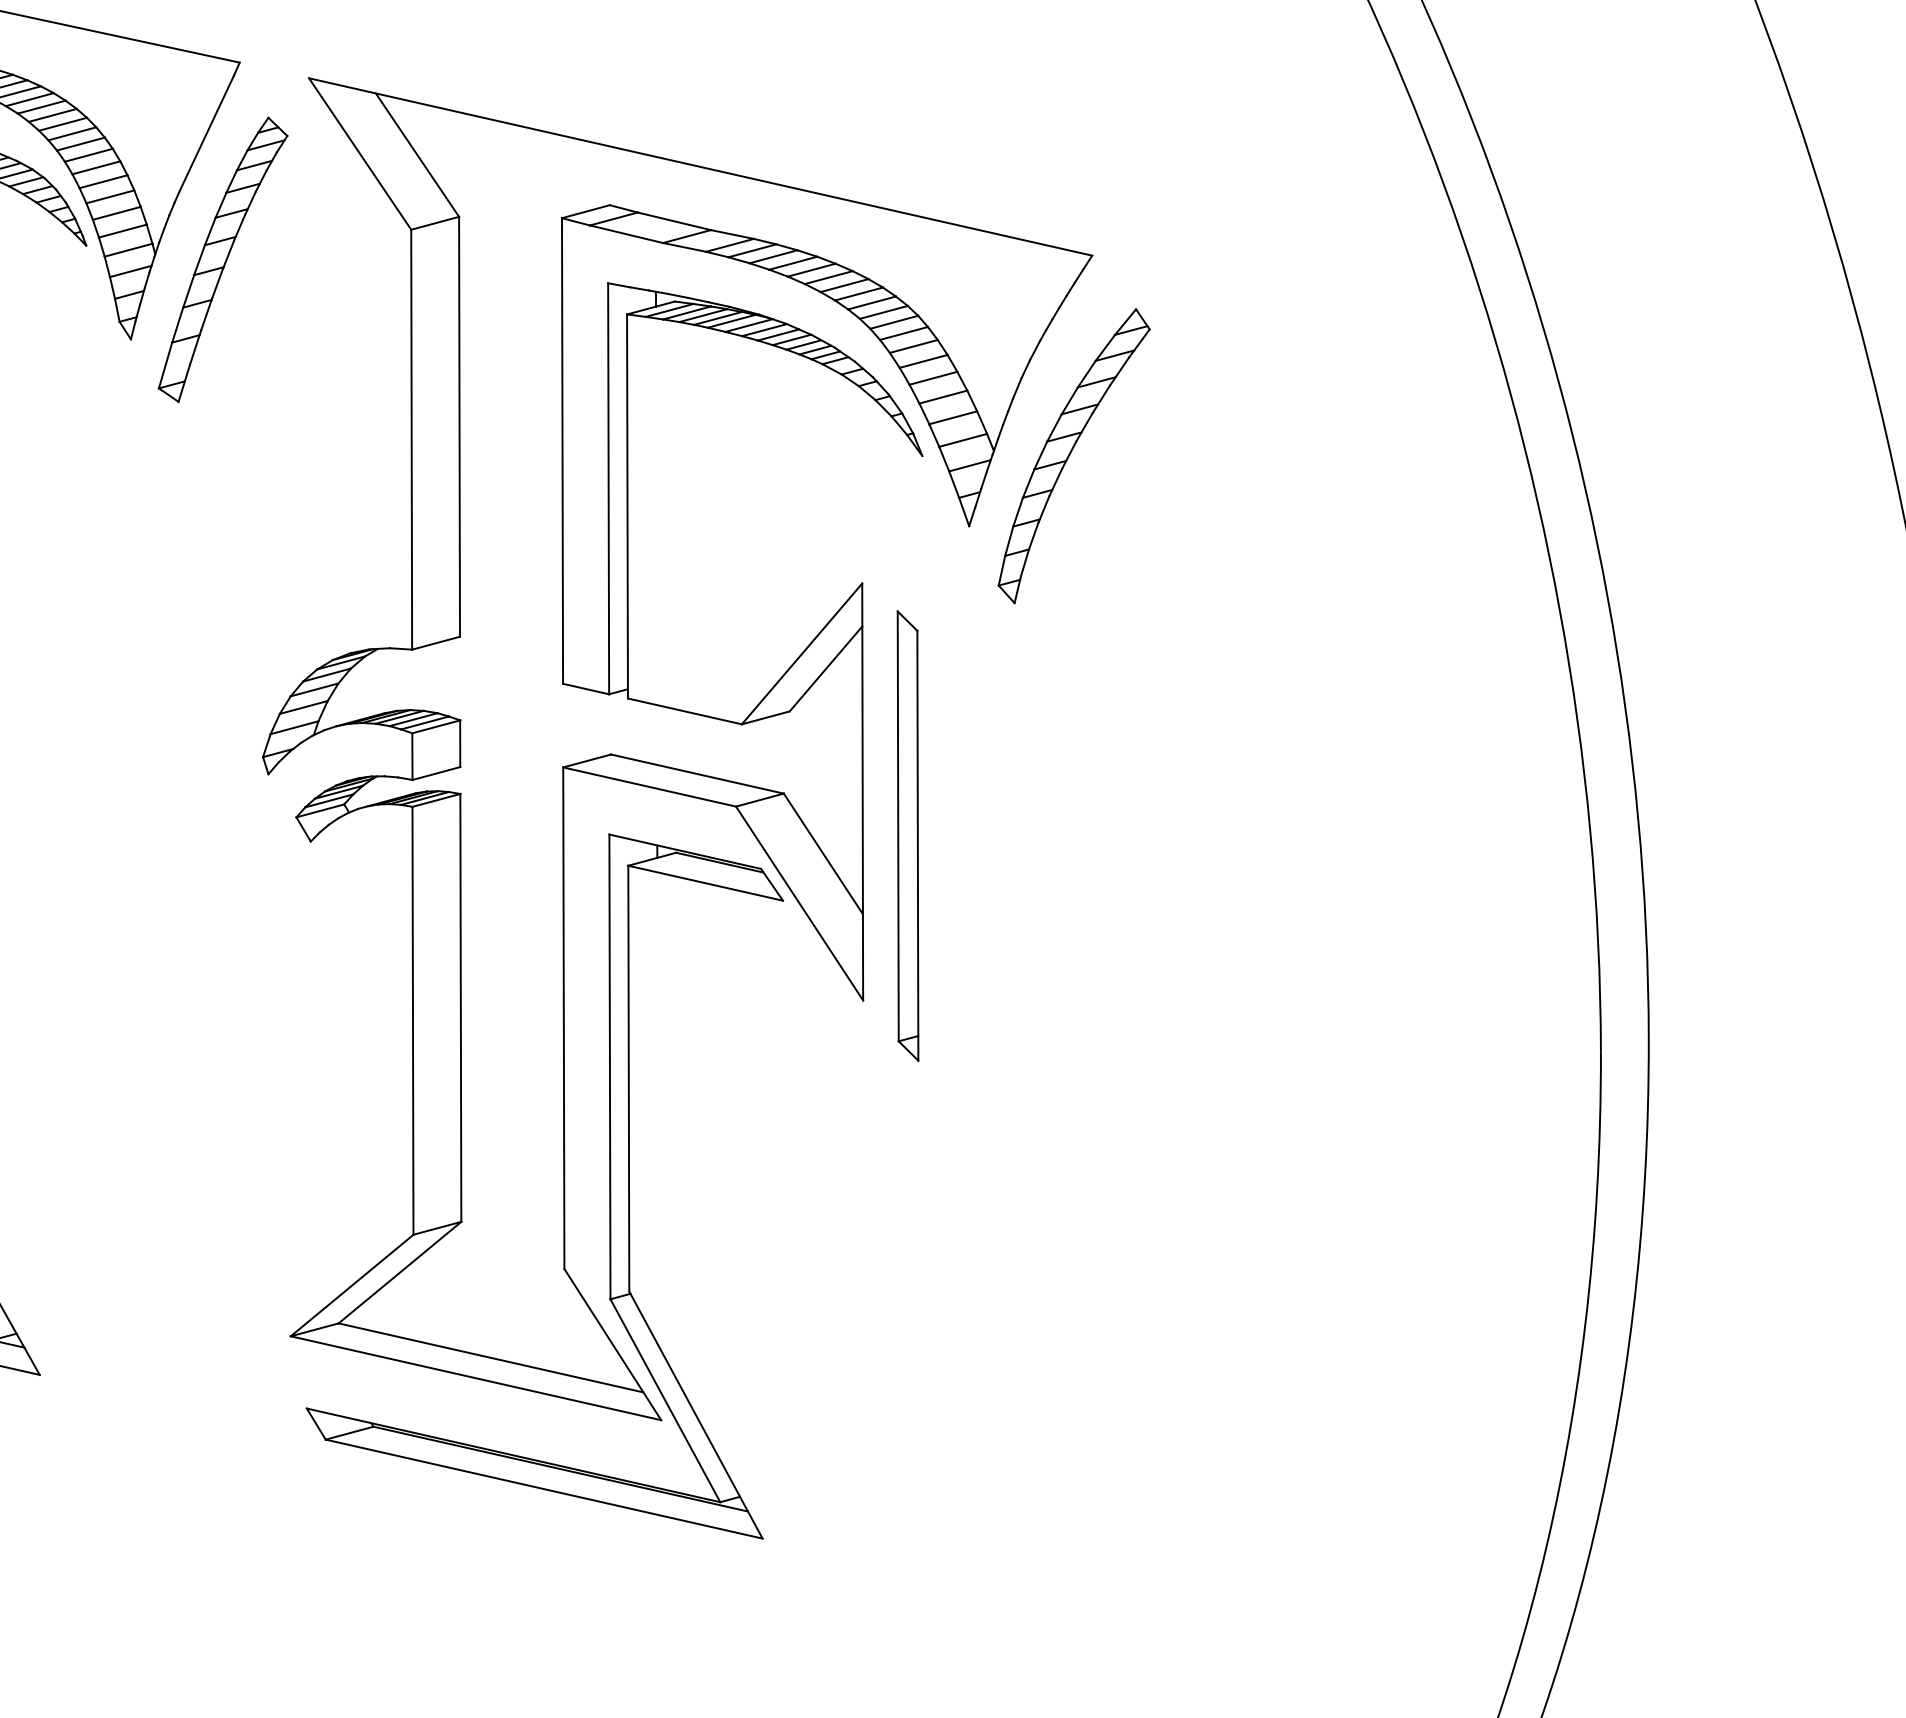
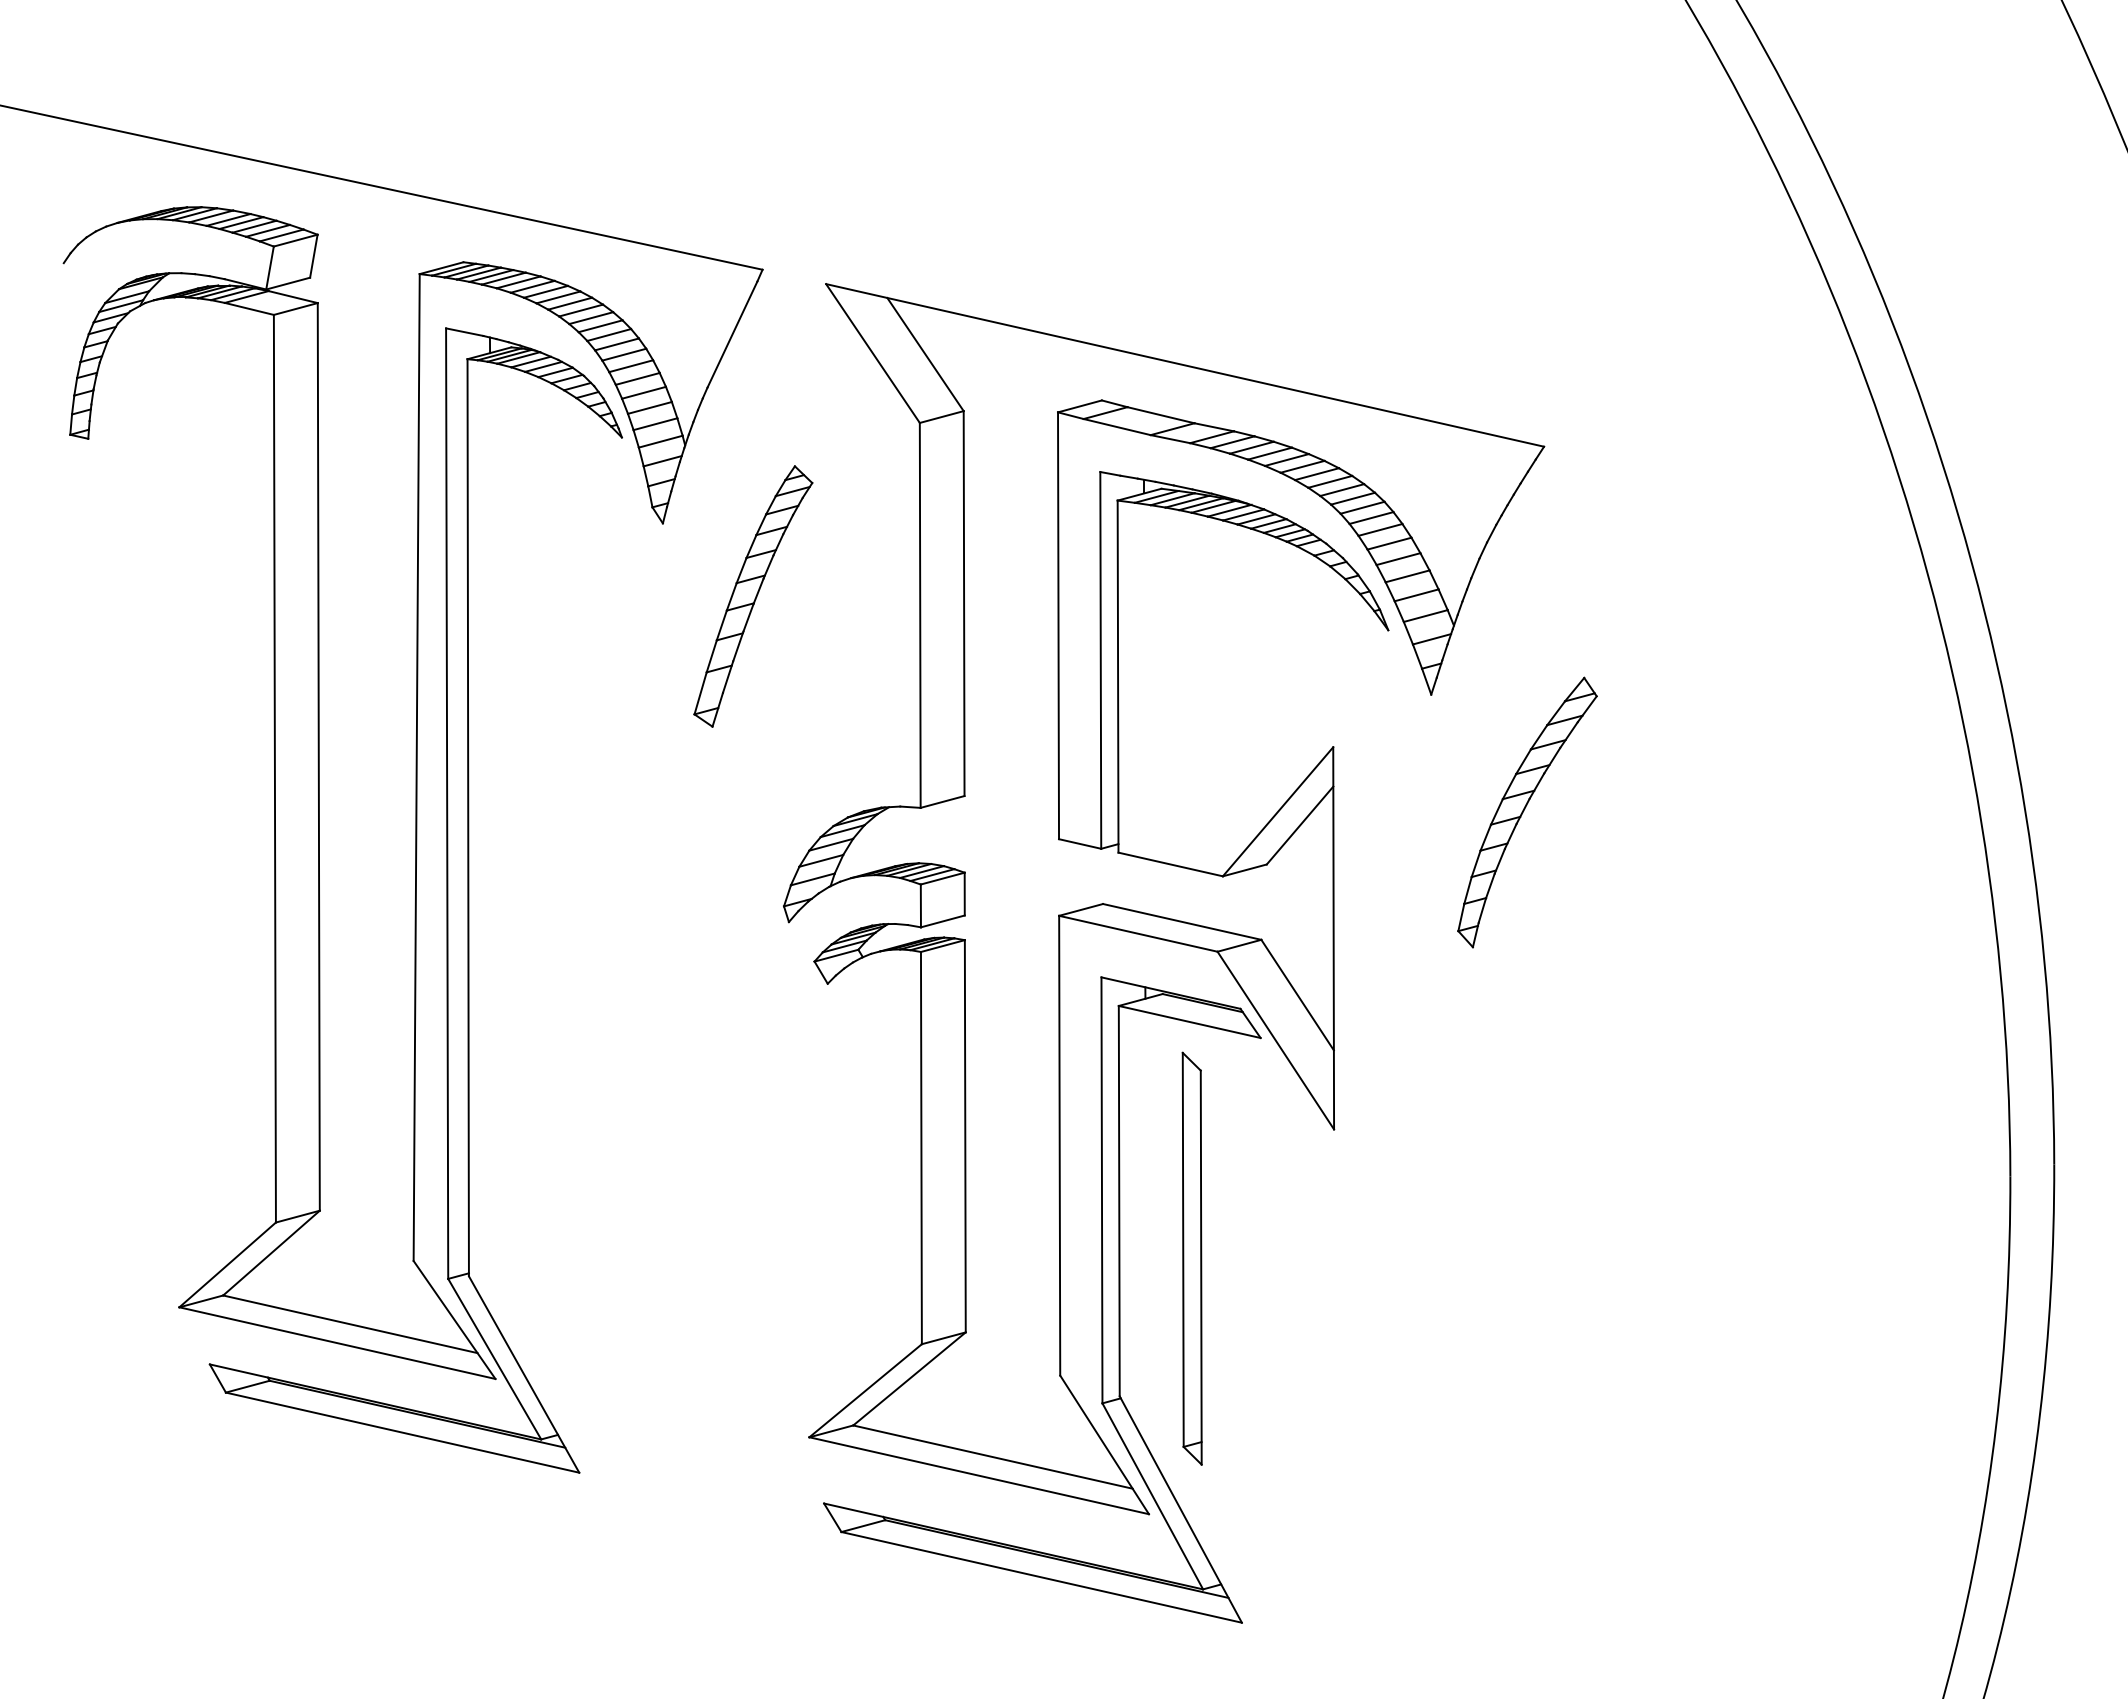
part: (223, 259) -> (753, 596), moved
part: (1074, 456) -> (1527, 812), moved
part: (907, 835) -> (1191, 1258), moved

